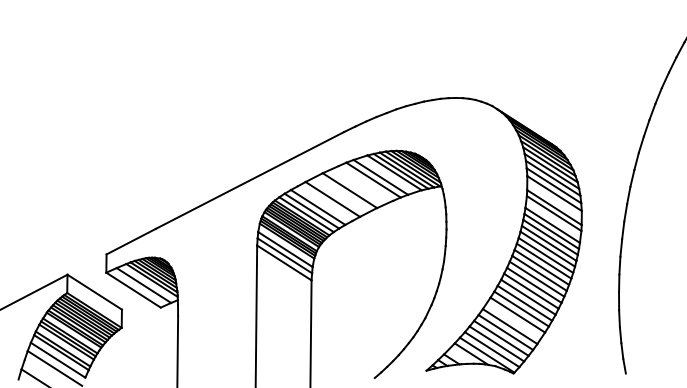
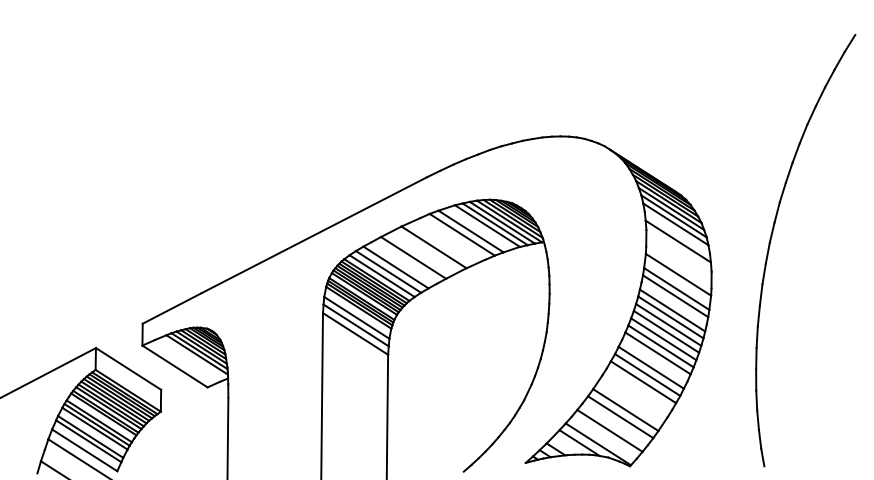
line: (552, 178) -> (676, 232), removed
line: (554, 193) -> (678, 250), removed
line: (554, 207) -> (678, 267), removed
line: (549, 237) -> (673, 303), removed
line: (143, 285) -> (187, 360), removed
line: (534, 285) -> (654, 360), removed
line: (521, 308) -> (639, 388), removed
line: (517, 315) -> (634, 396), removed
line: (500, 338) -> (614, 424), removed
line: (491, 349) -> (603, 437), removed

